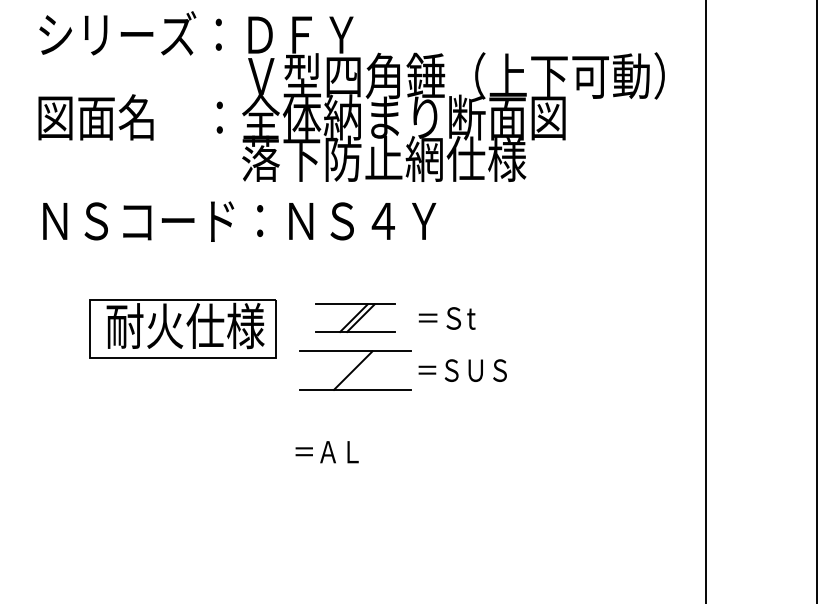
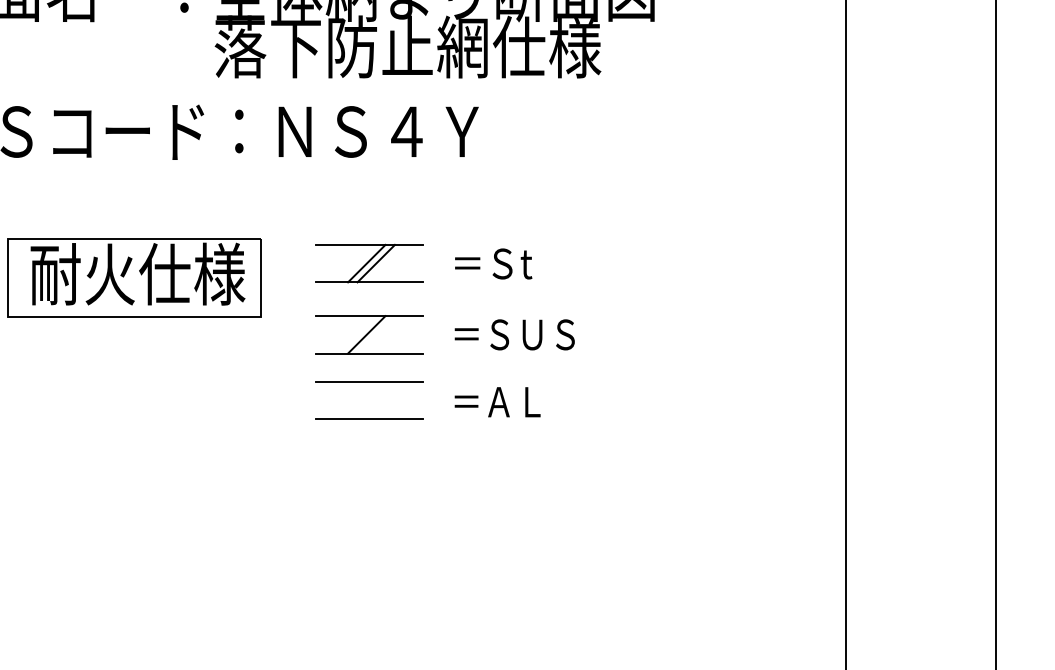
part: (355, 370) -> (368, 334), size x0.71
line: (355, 405) -> (368, 382), added
line: (355, 432) -> (368, 418), added
text: (326, 452) -> (496, 402), moved

